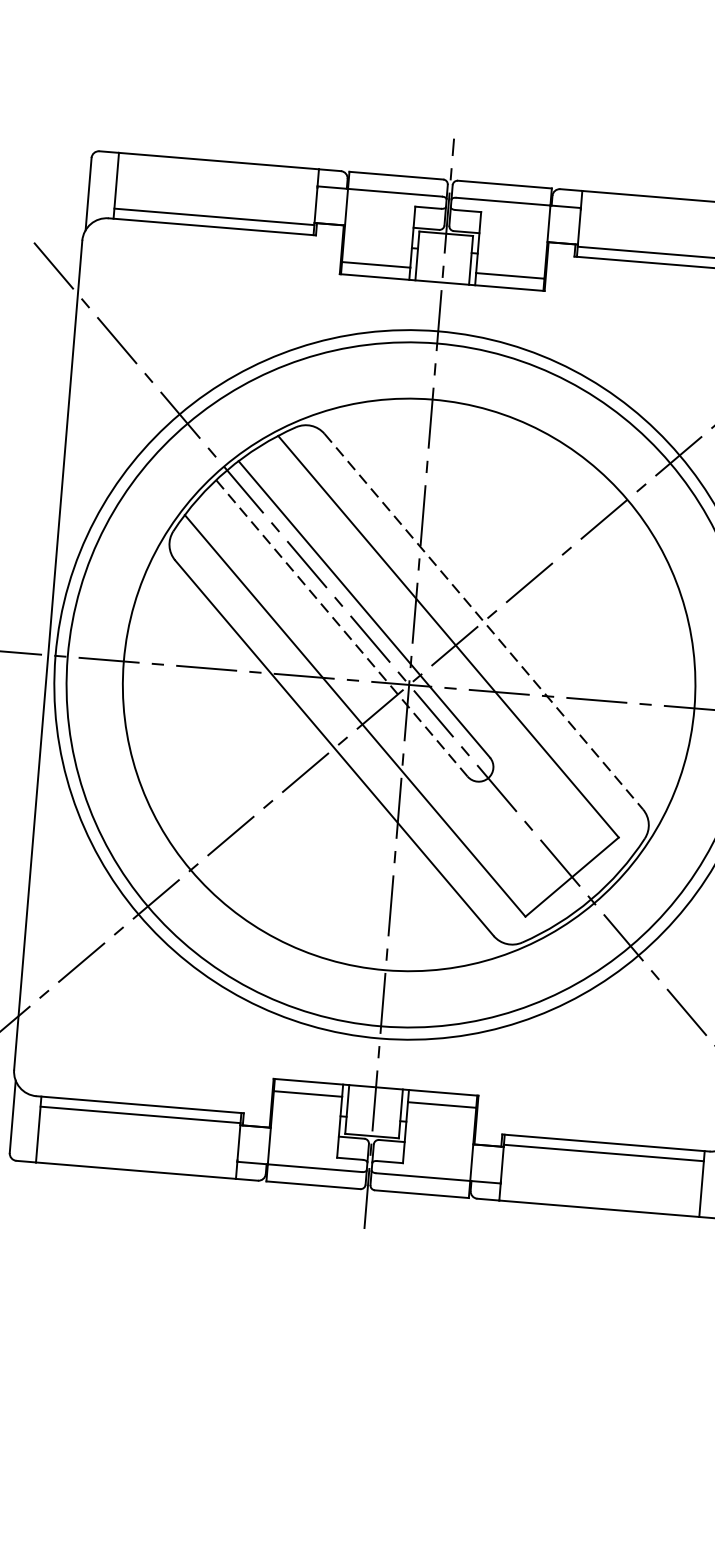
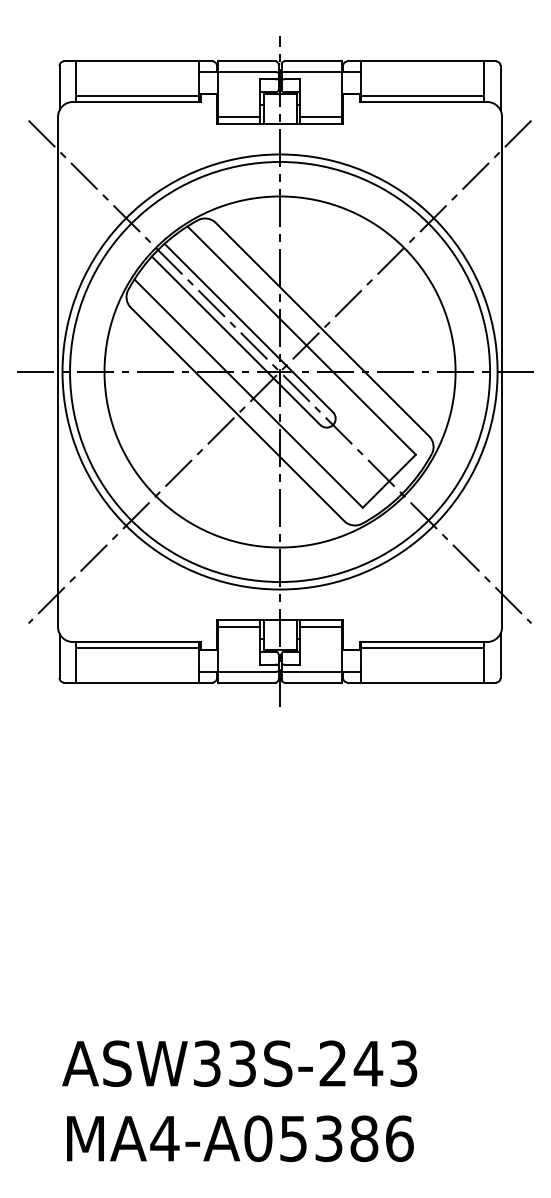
line: (483, 621) -> (322, 329), dashed -> solid
line: (340, 627) -> (235, 340), dashed -> solid

